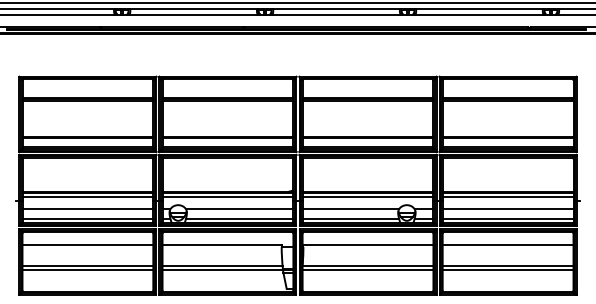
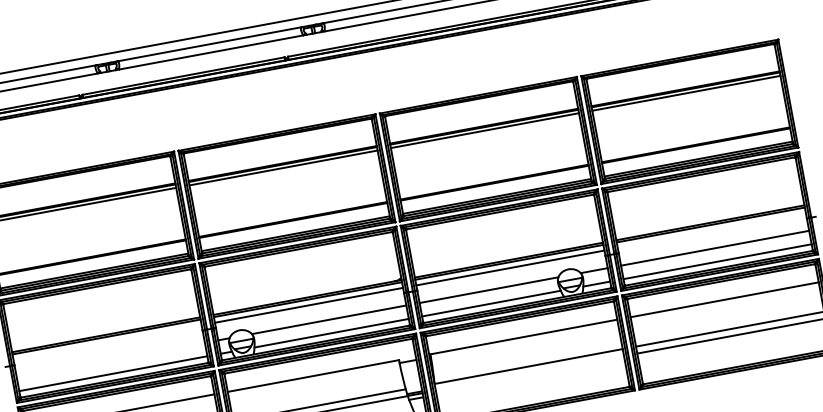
line: (87, 197) -> (107, 343), removed
line: (507, 197) -> (711, 231), removed
line: (87, 209) -> (110, 360), removed
line: (367, 270) -> (529, 373), removed

